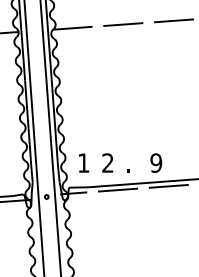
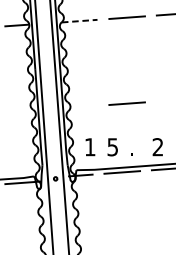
line: (73, 28) -> (80, 21), solid -> dashed
line: (123, 116) -> (127, 103), added
text: (107, 162) -> (112, 146), 2 -> 5
text: (156, 162) -> (158, 146), 9 -> 2

